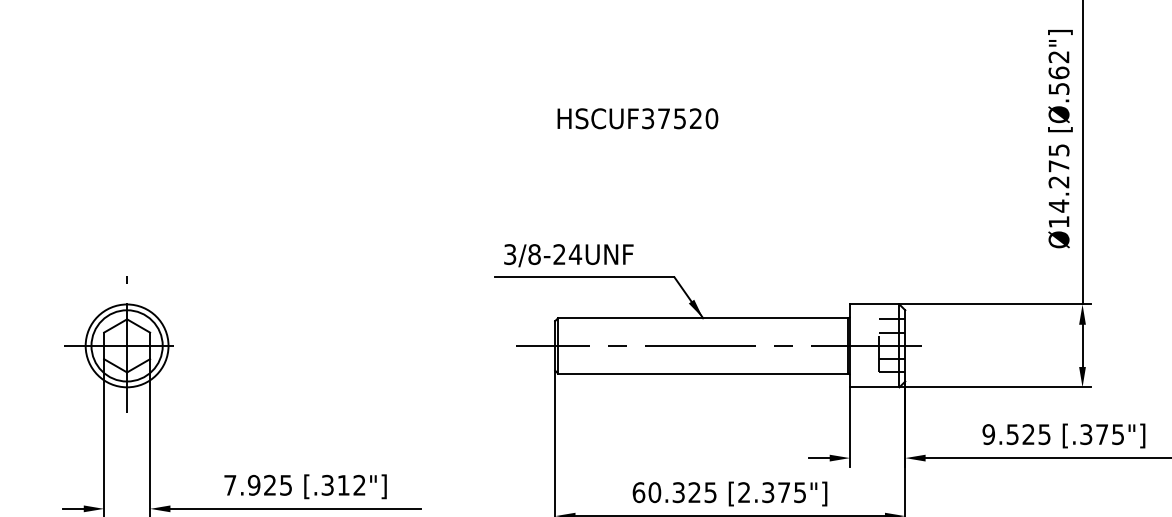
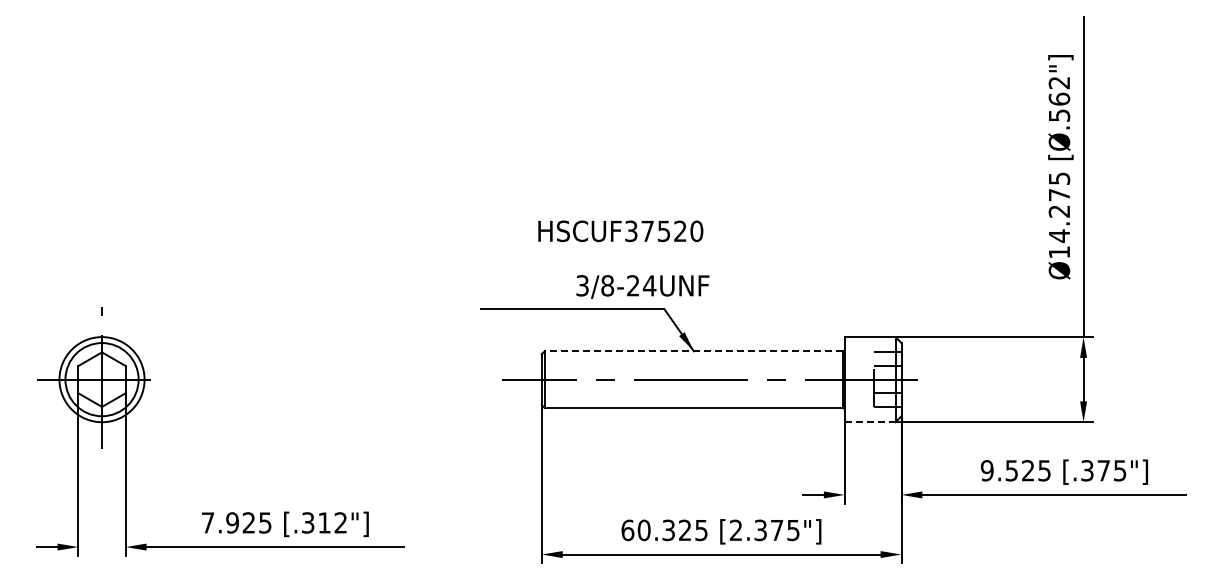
text: (637, 118) -> (620, 231), moved
text: (568, 255) -> (642, 286), moved
line: (702, 318) -> (693, 351), solid -> dashed
line: (874, 387) -> (869, 422), solid -> dashed

